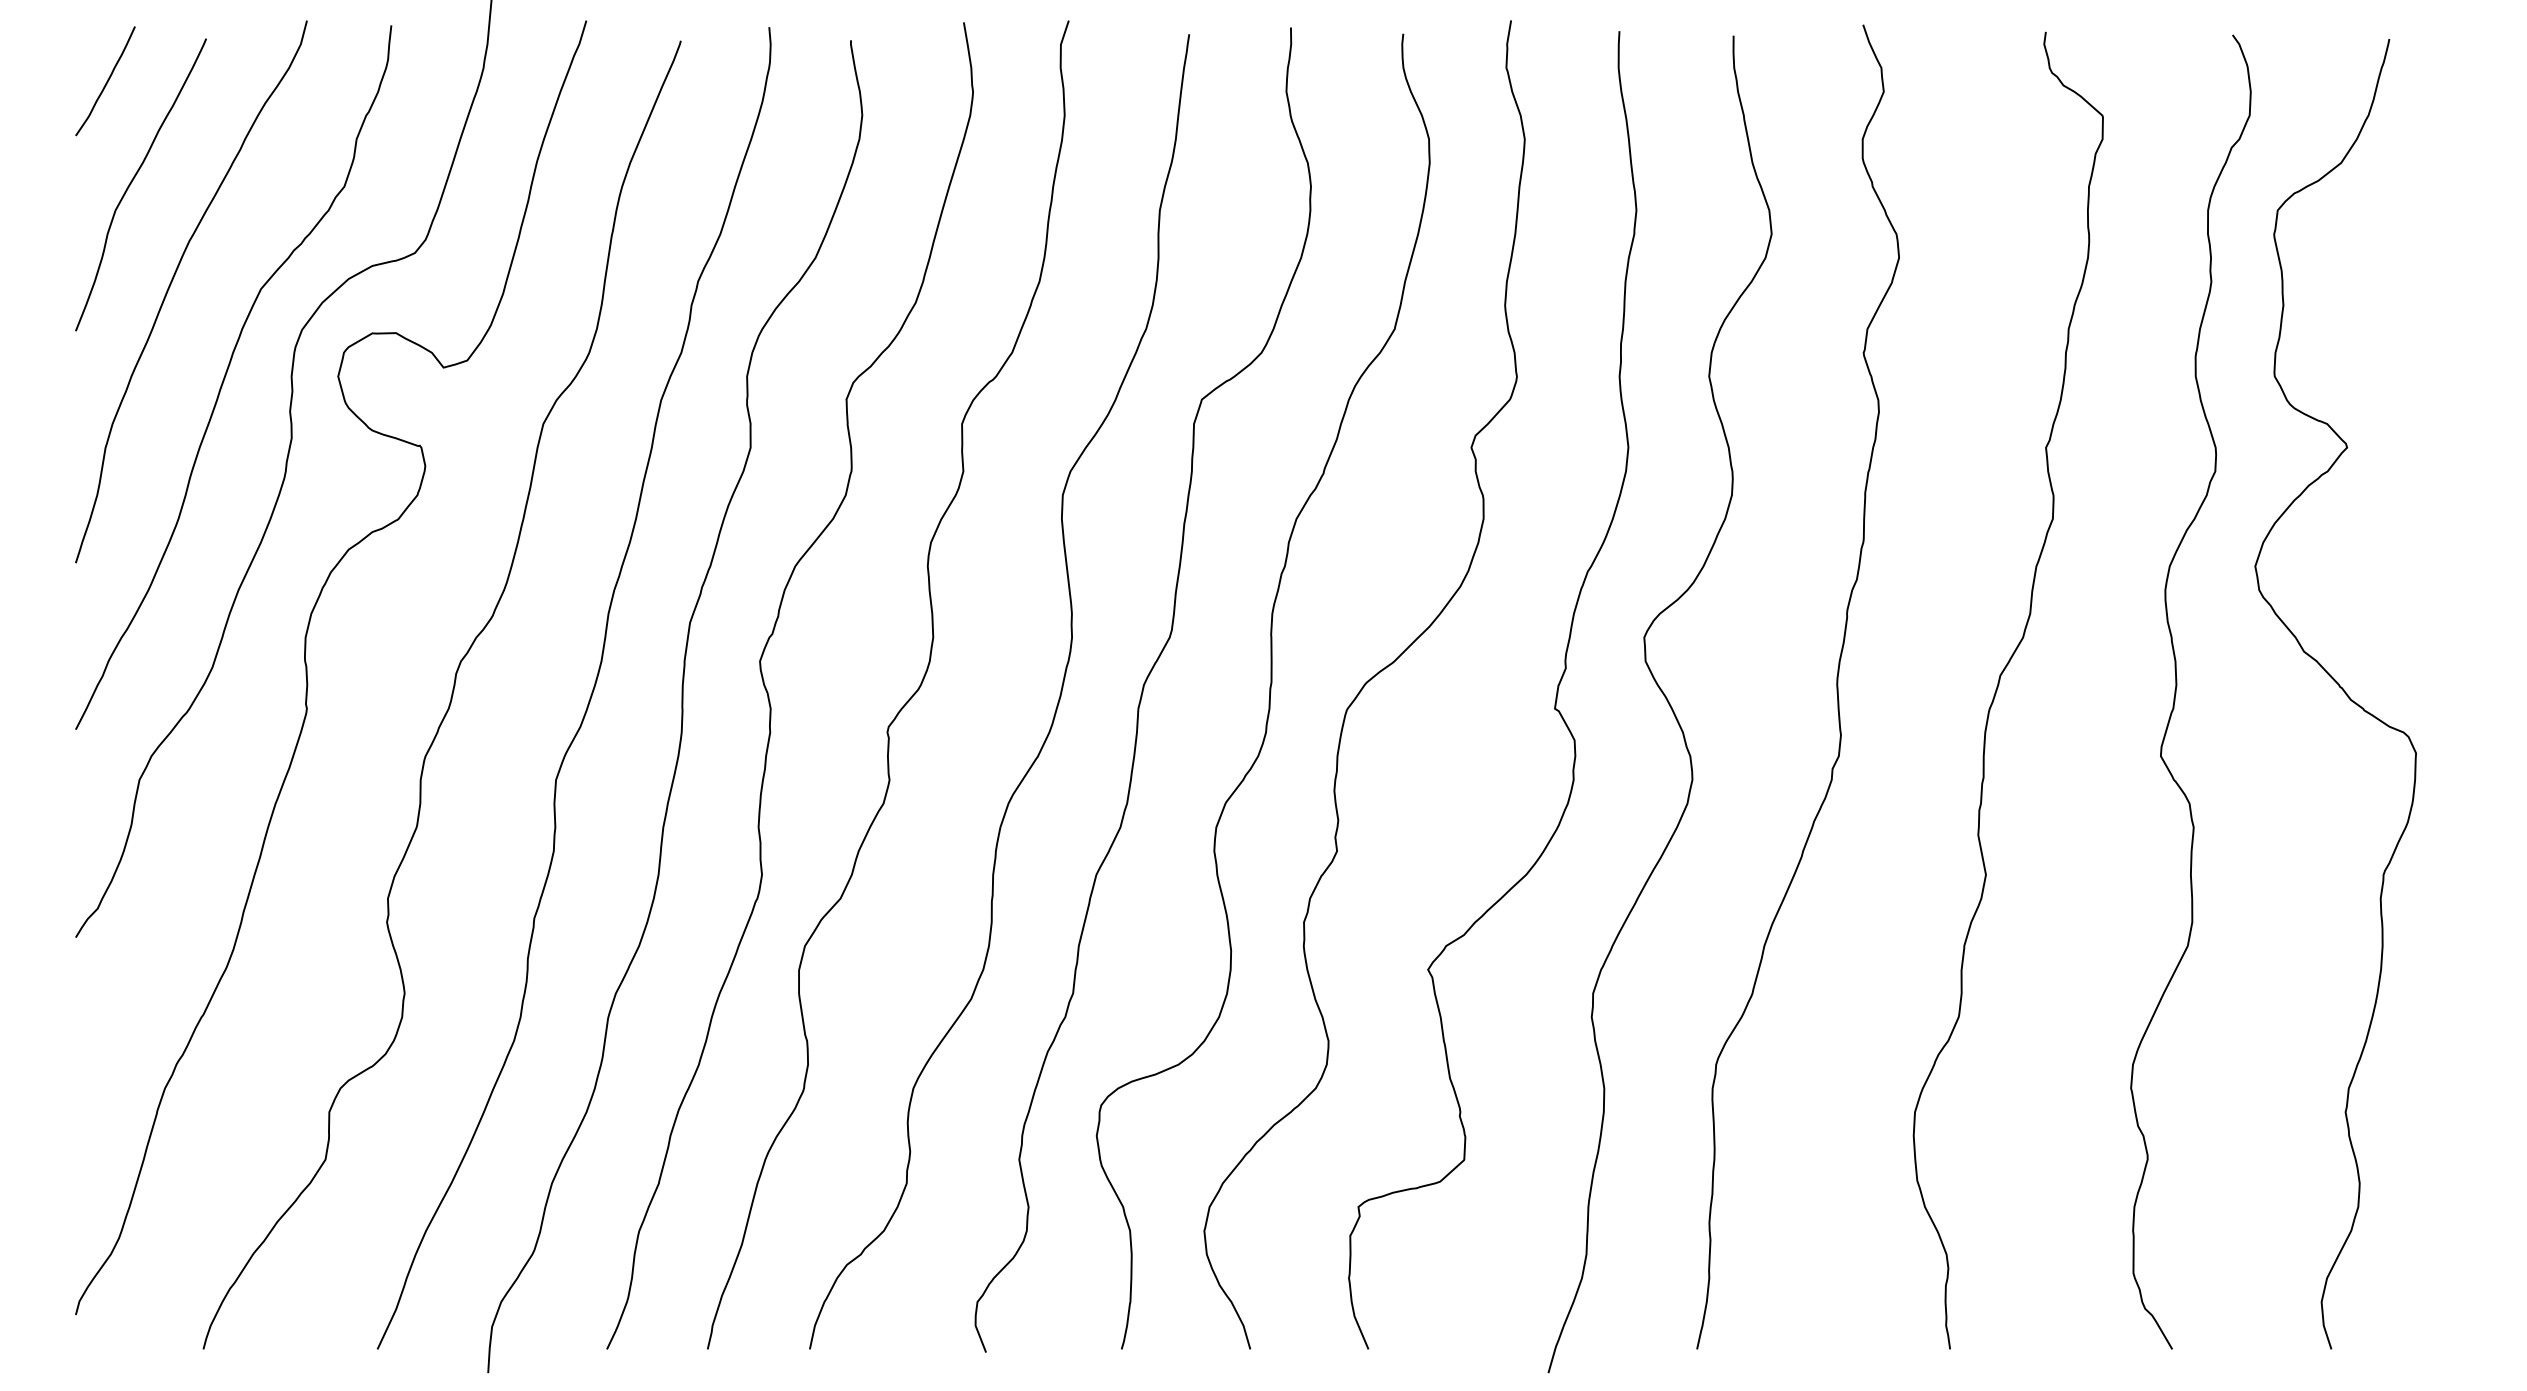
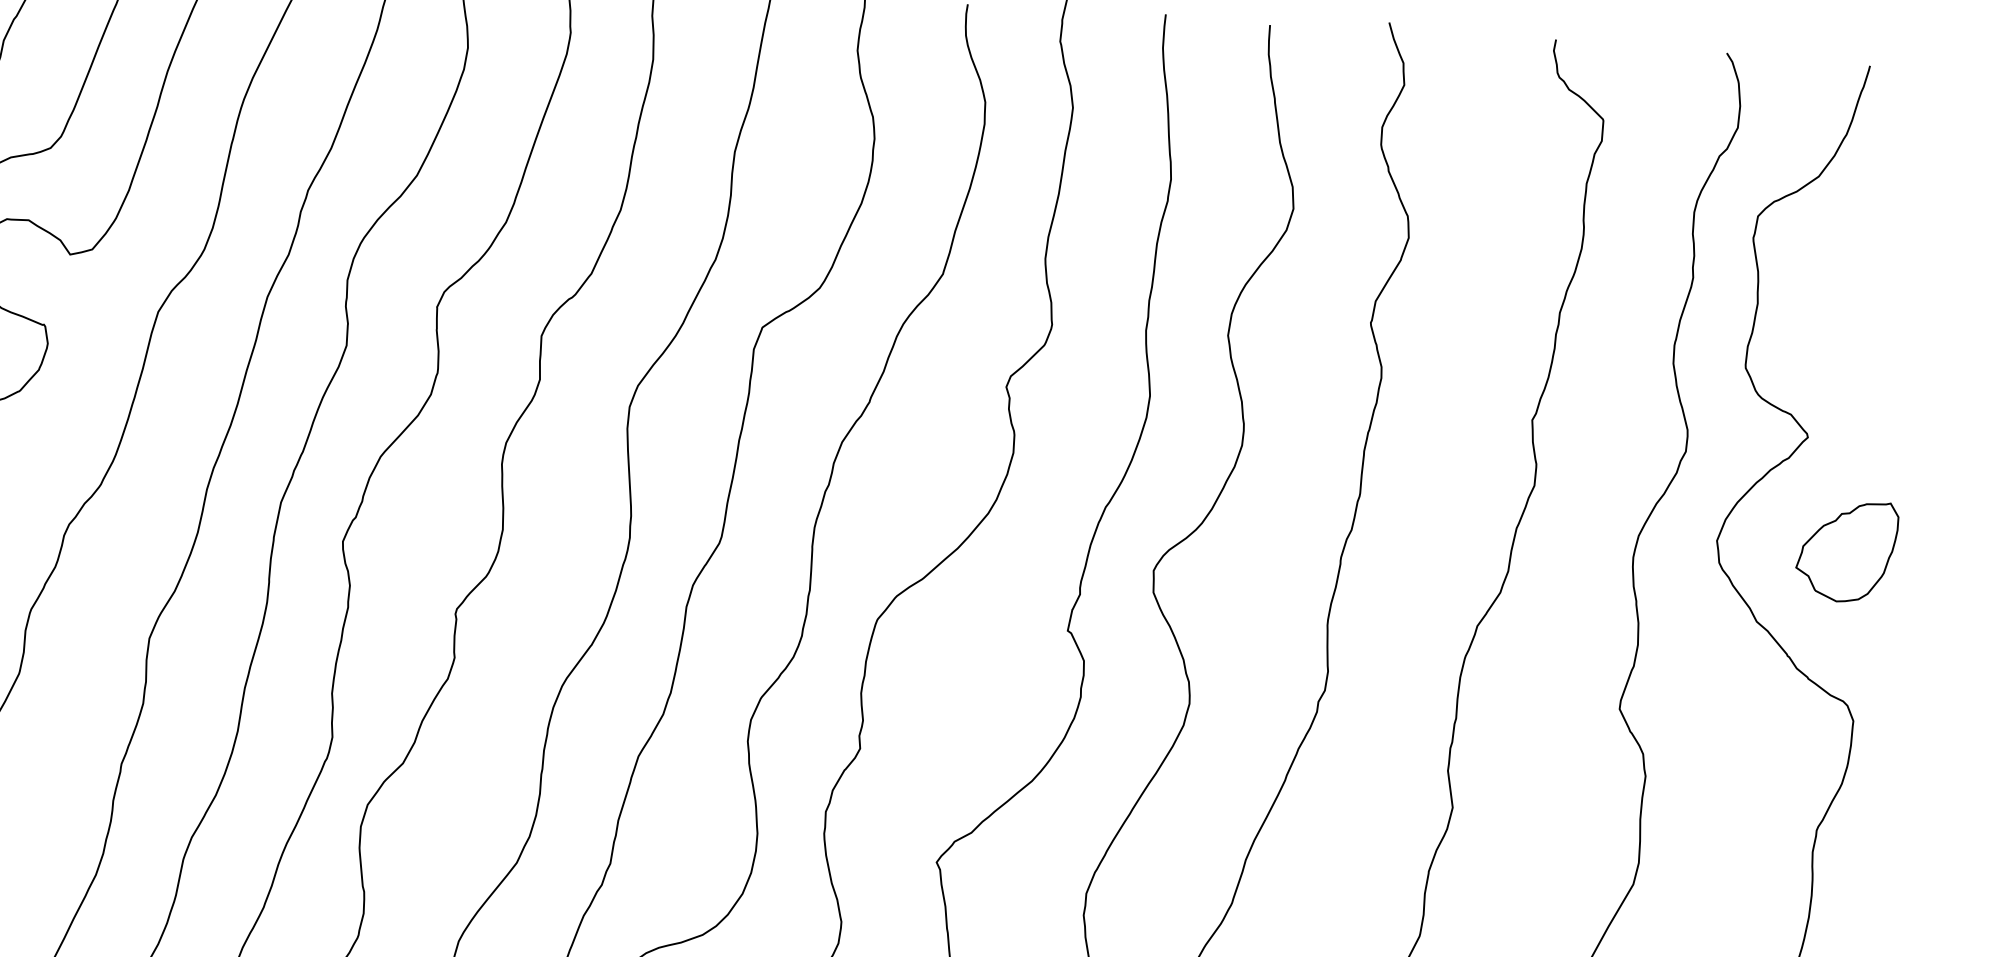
part: (2397, 568) -> (1847, 550), added

